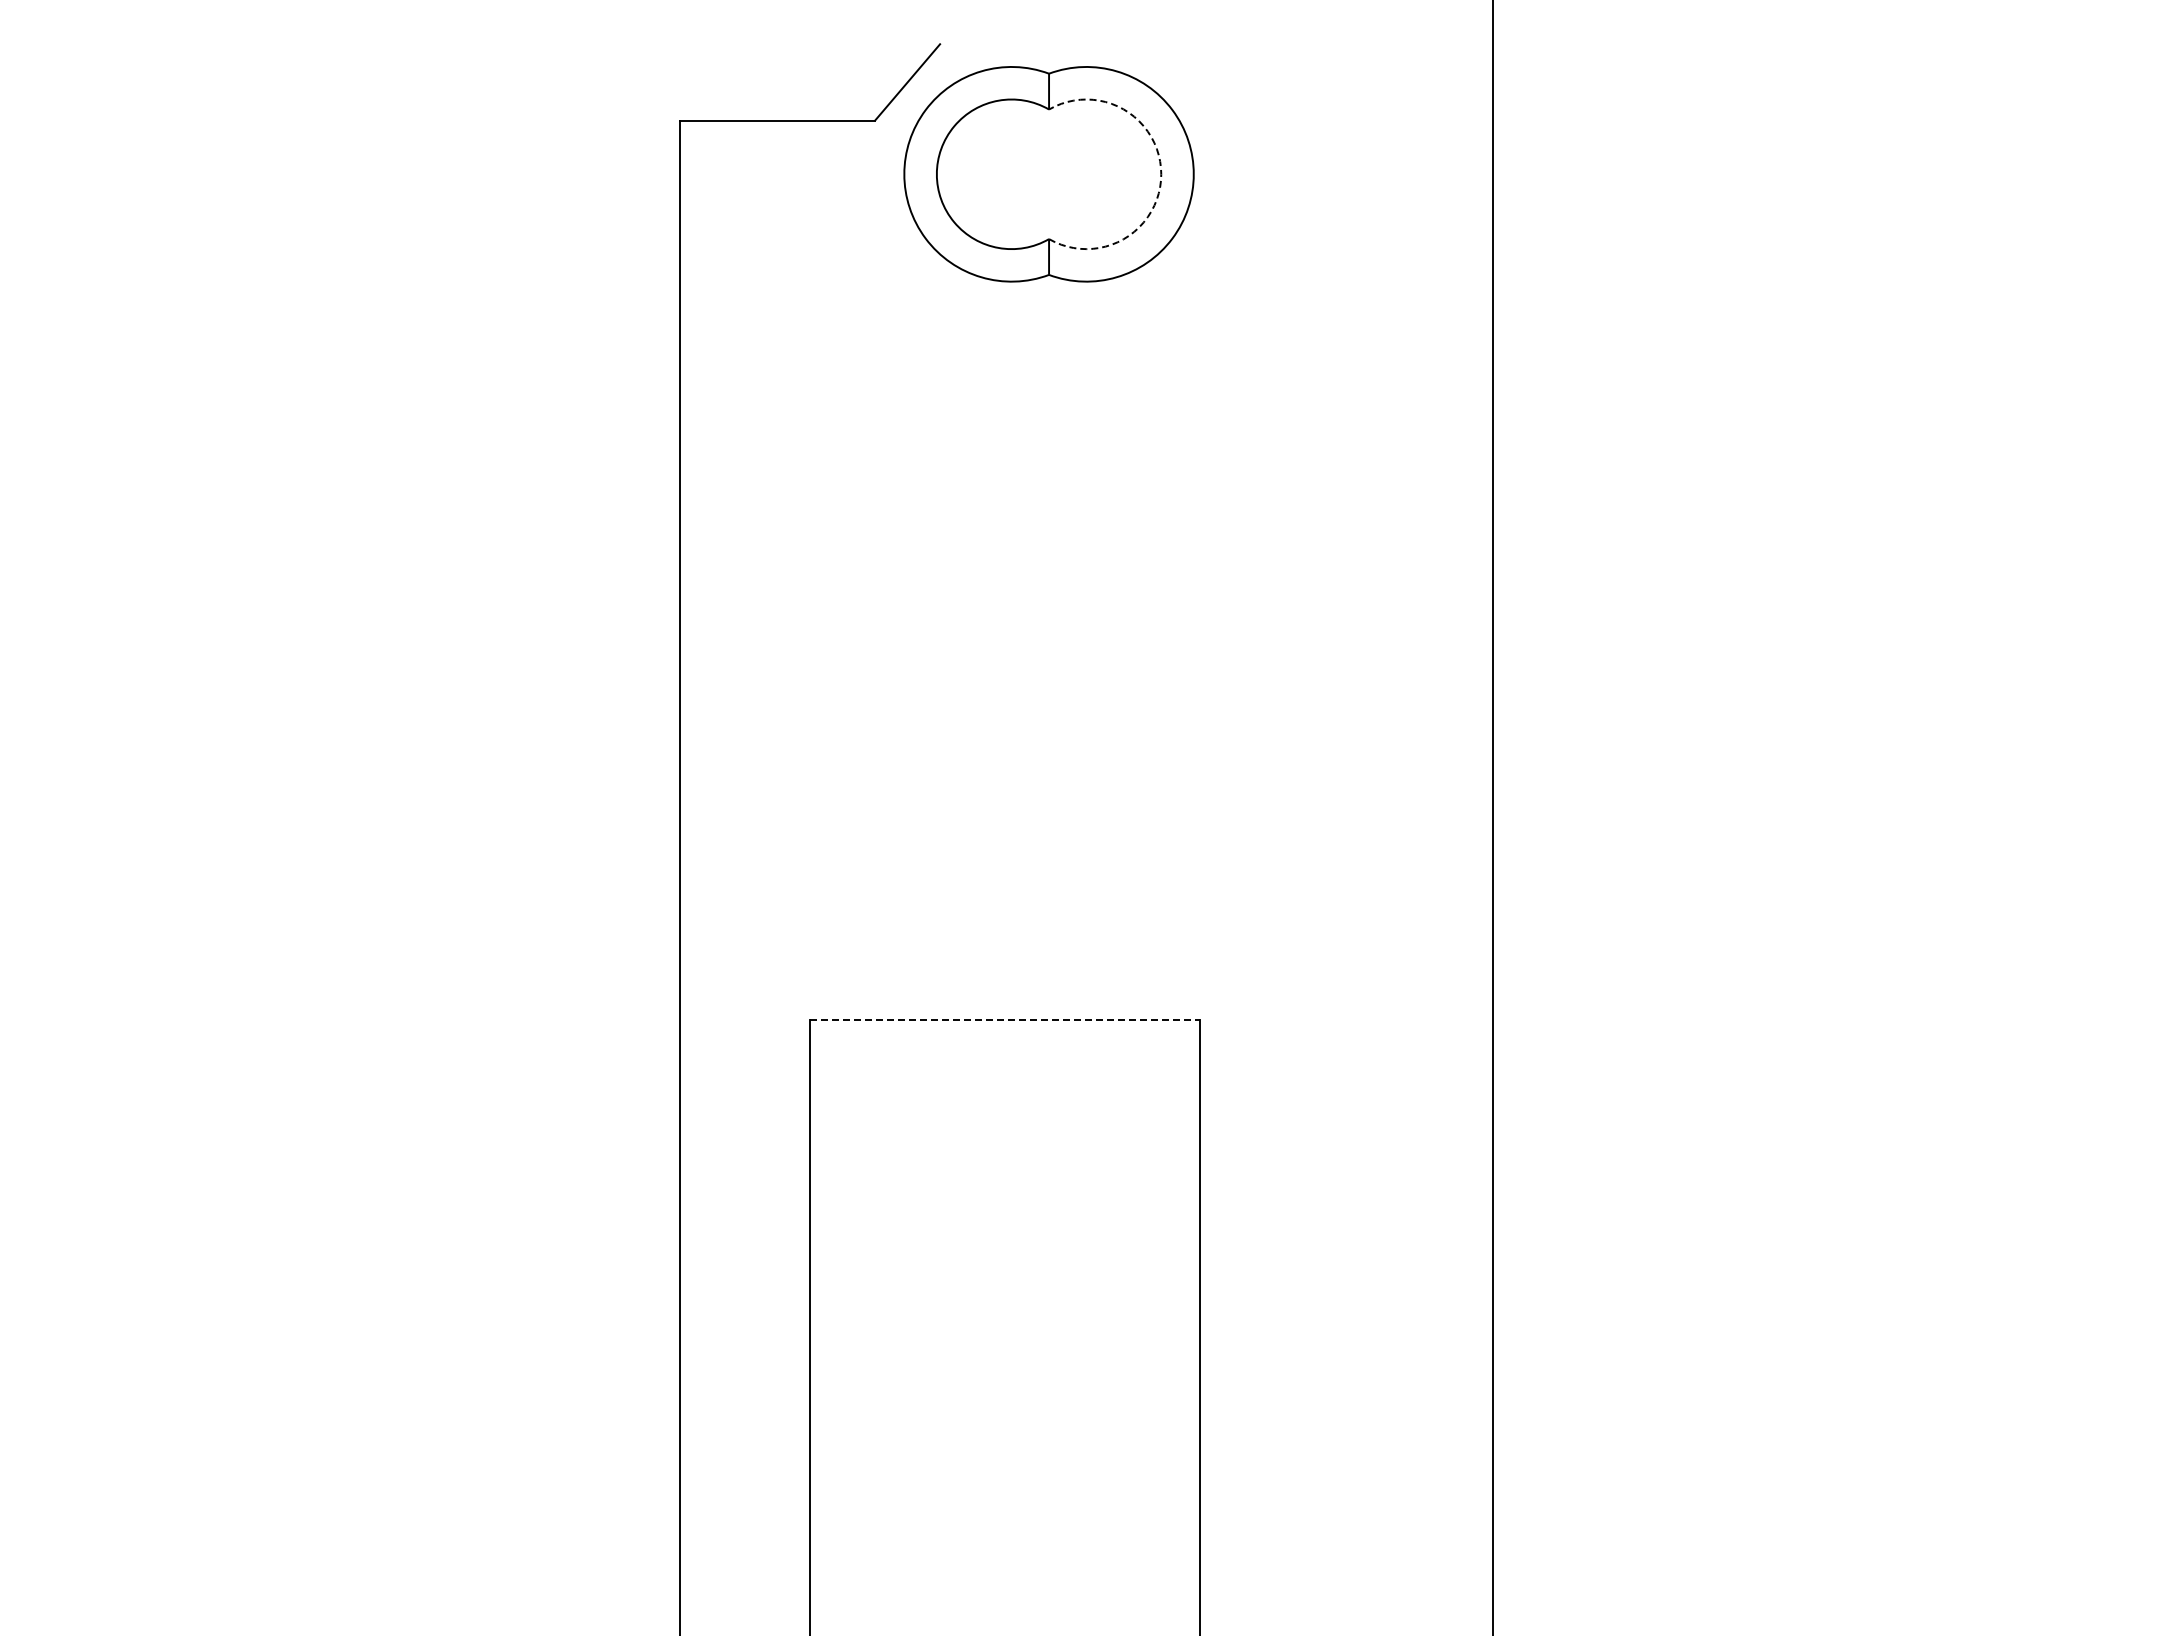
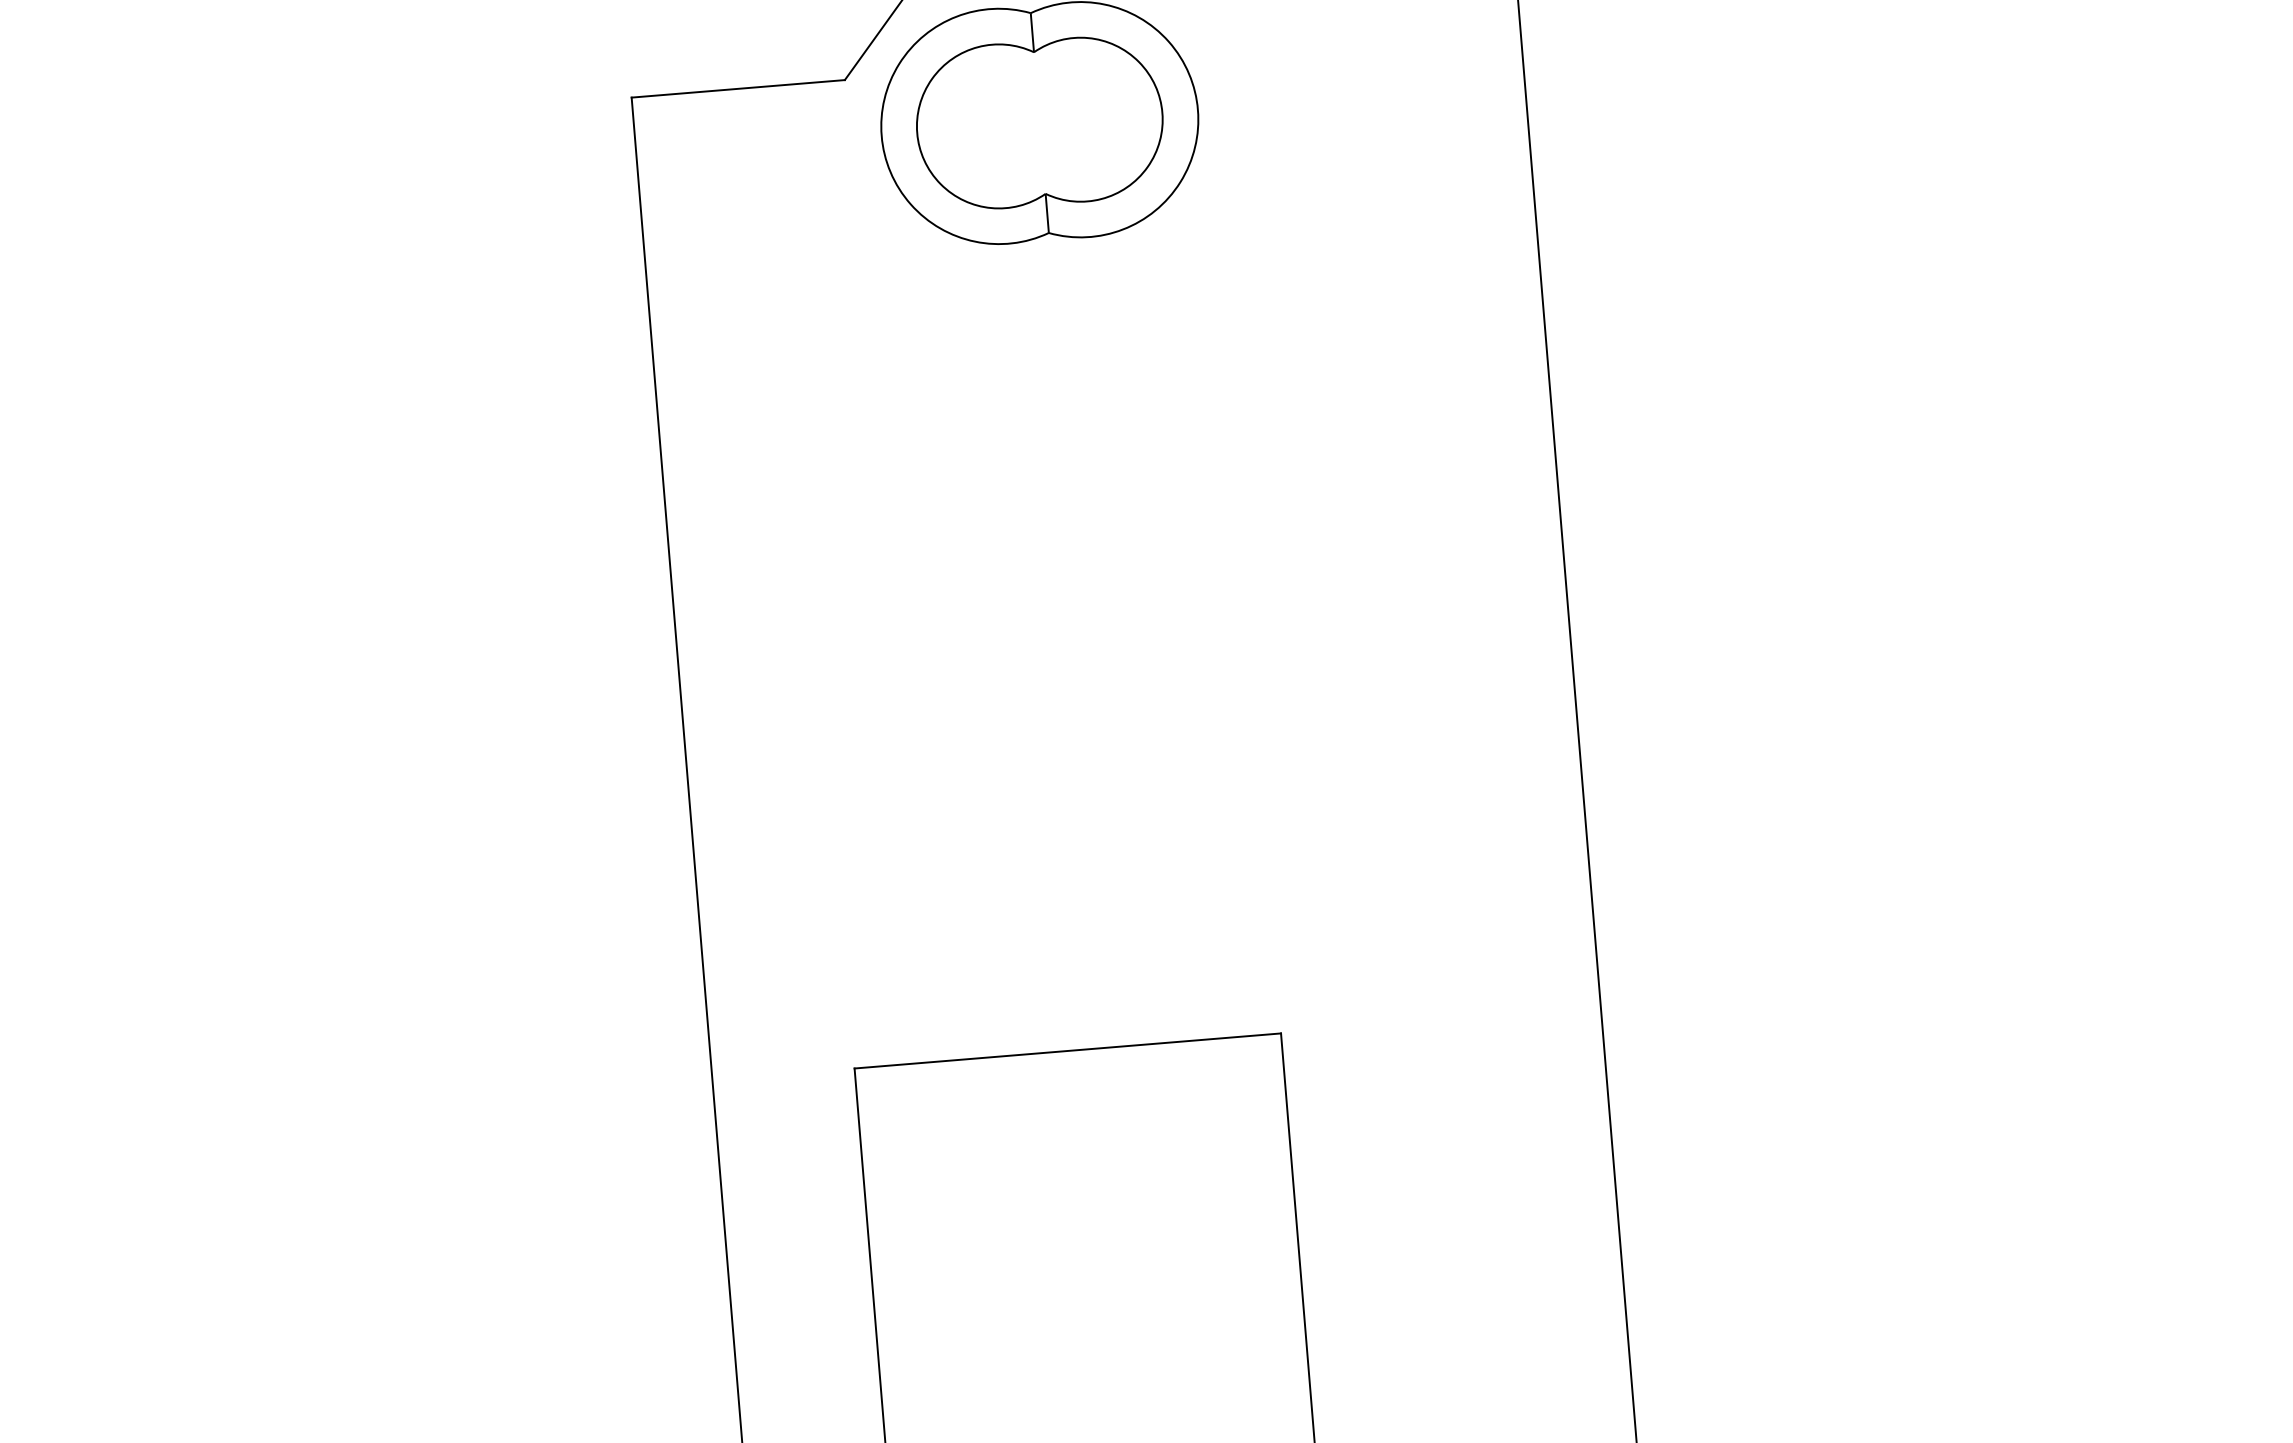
arc: (1161, 174) -> (1162, 113), dashed -> solid
line: (1005, 1019) -> (1068, 1050), dashed -> solid

